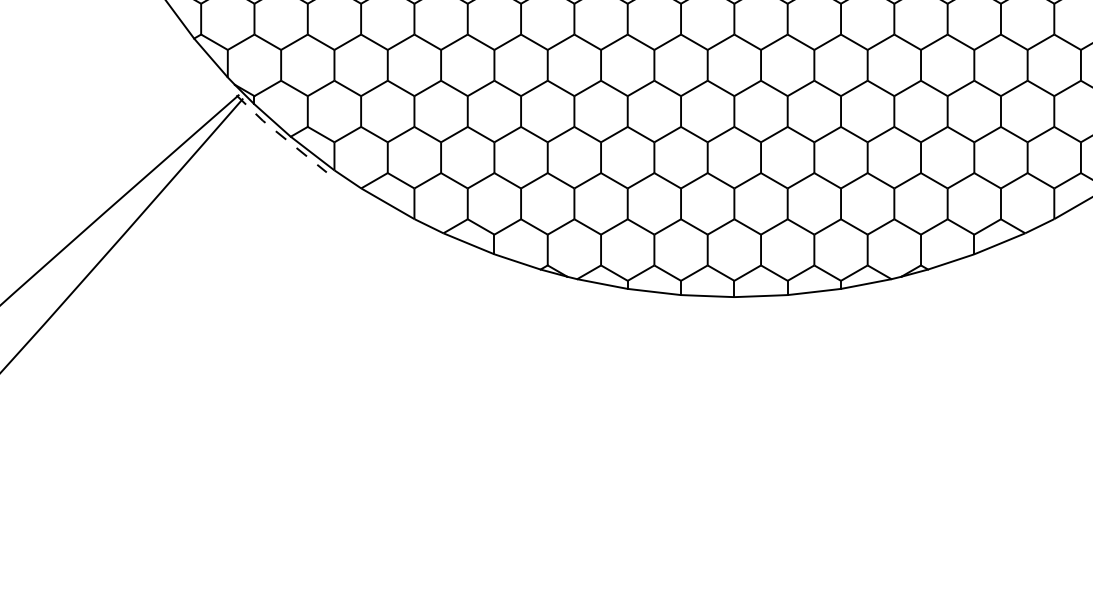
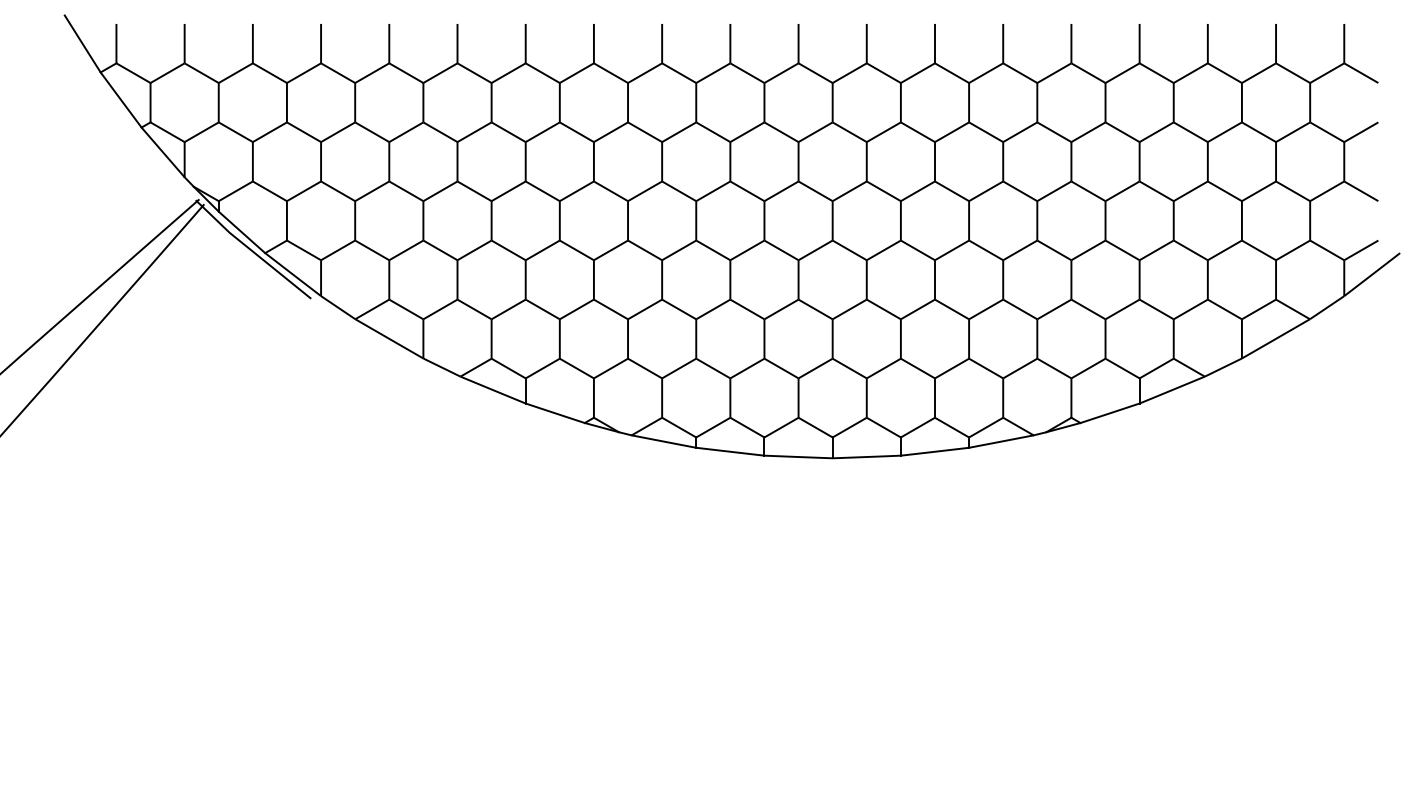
line: (280, 134) -> (251, 250), dashed -> solid

